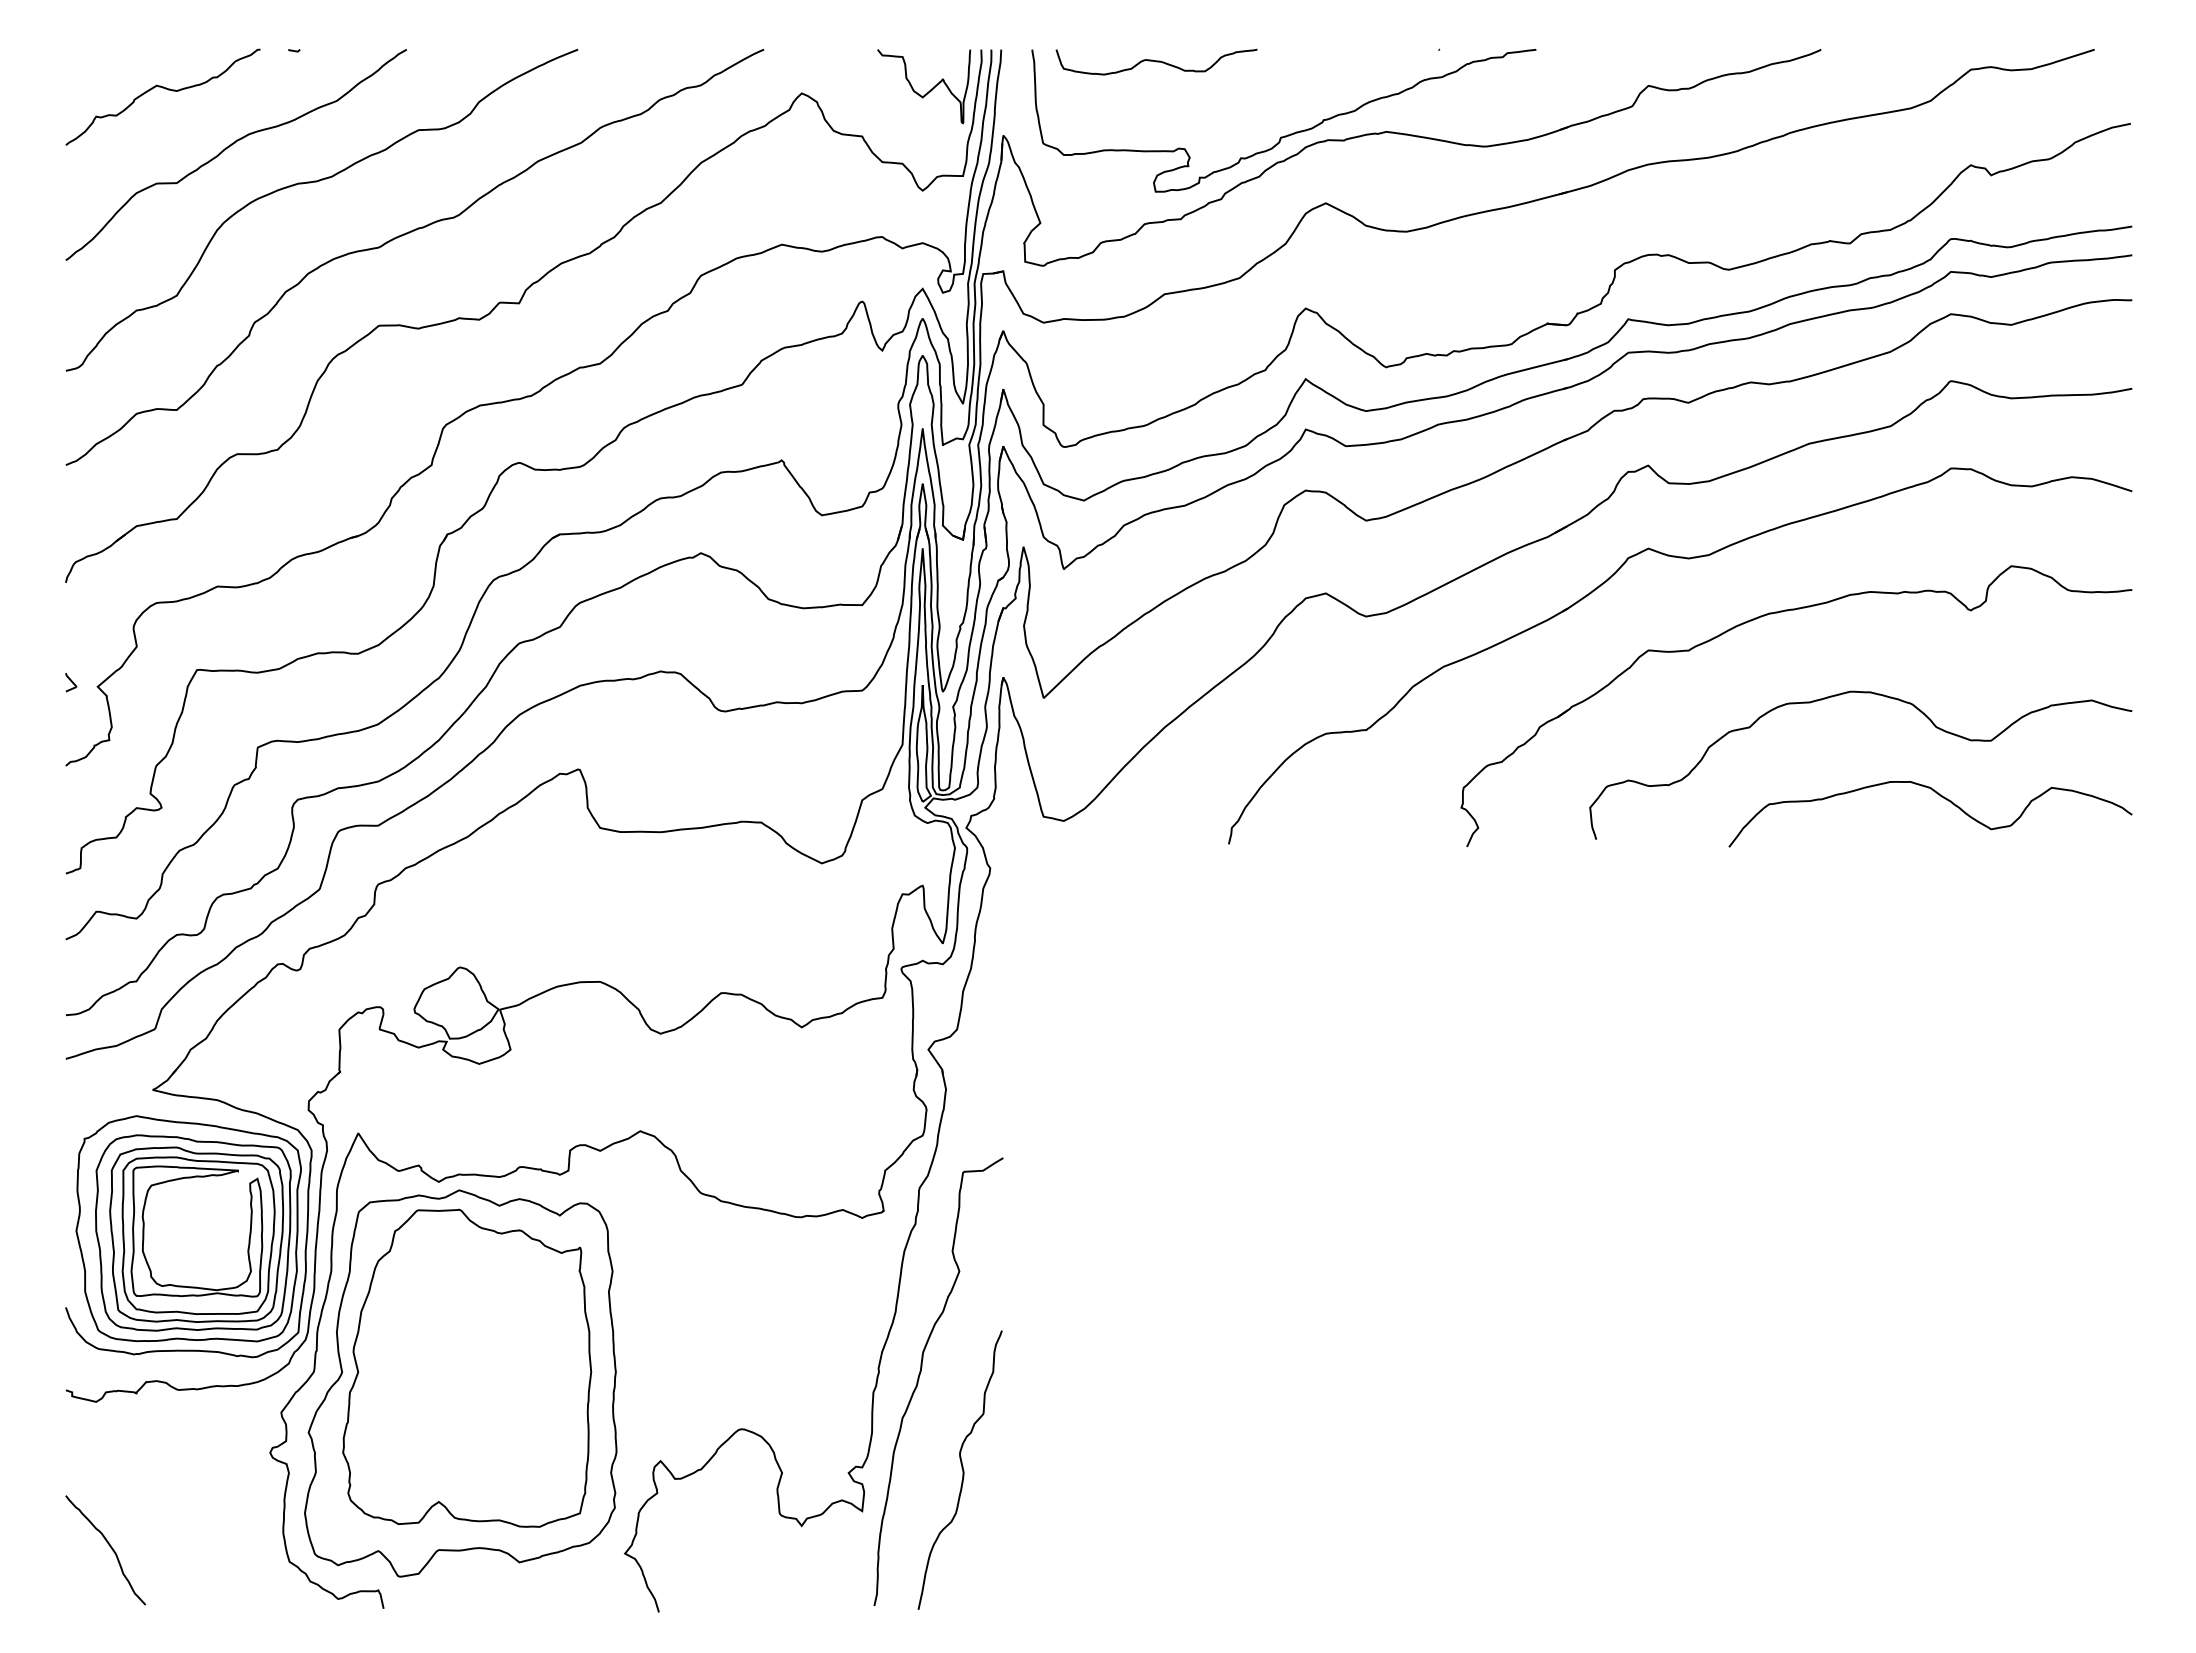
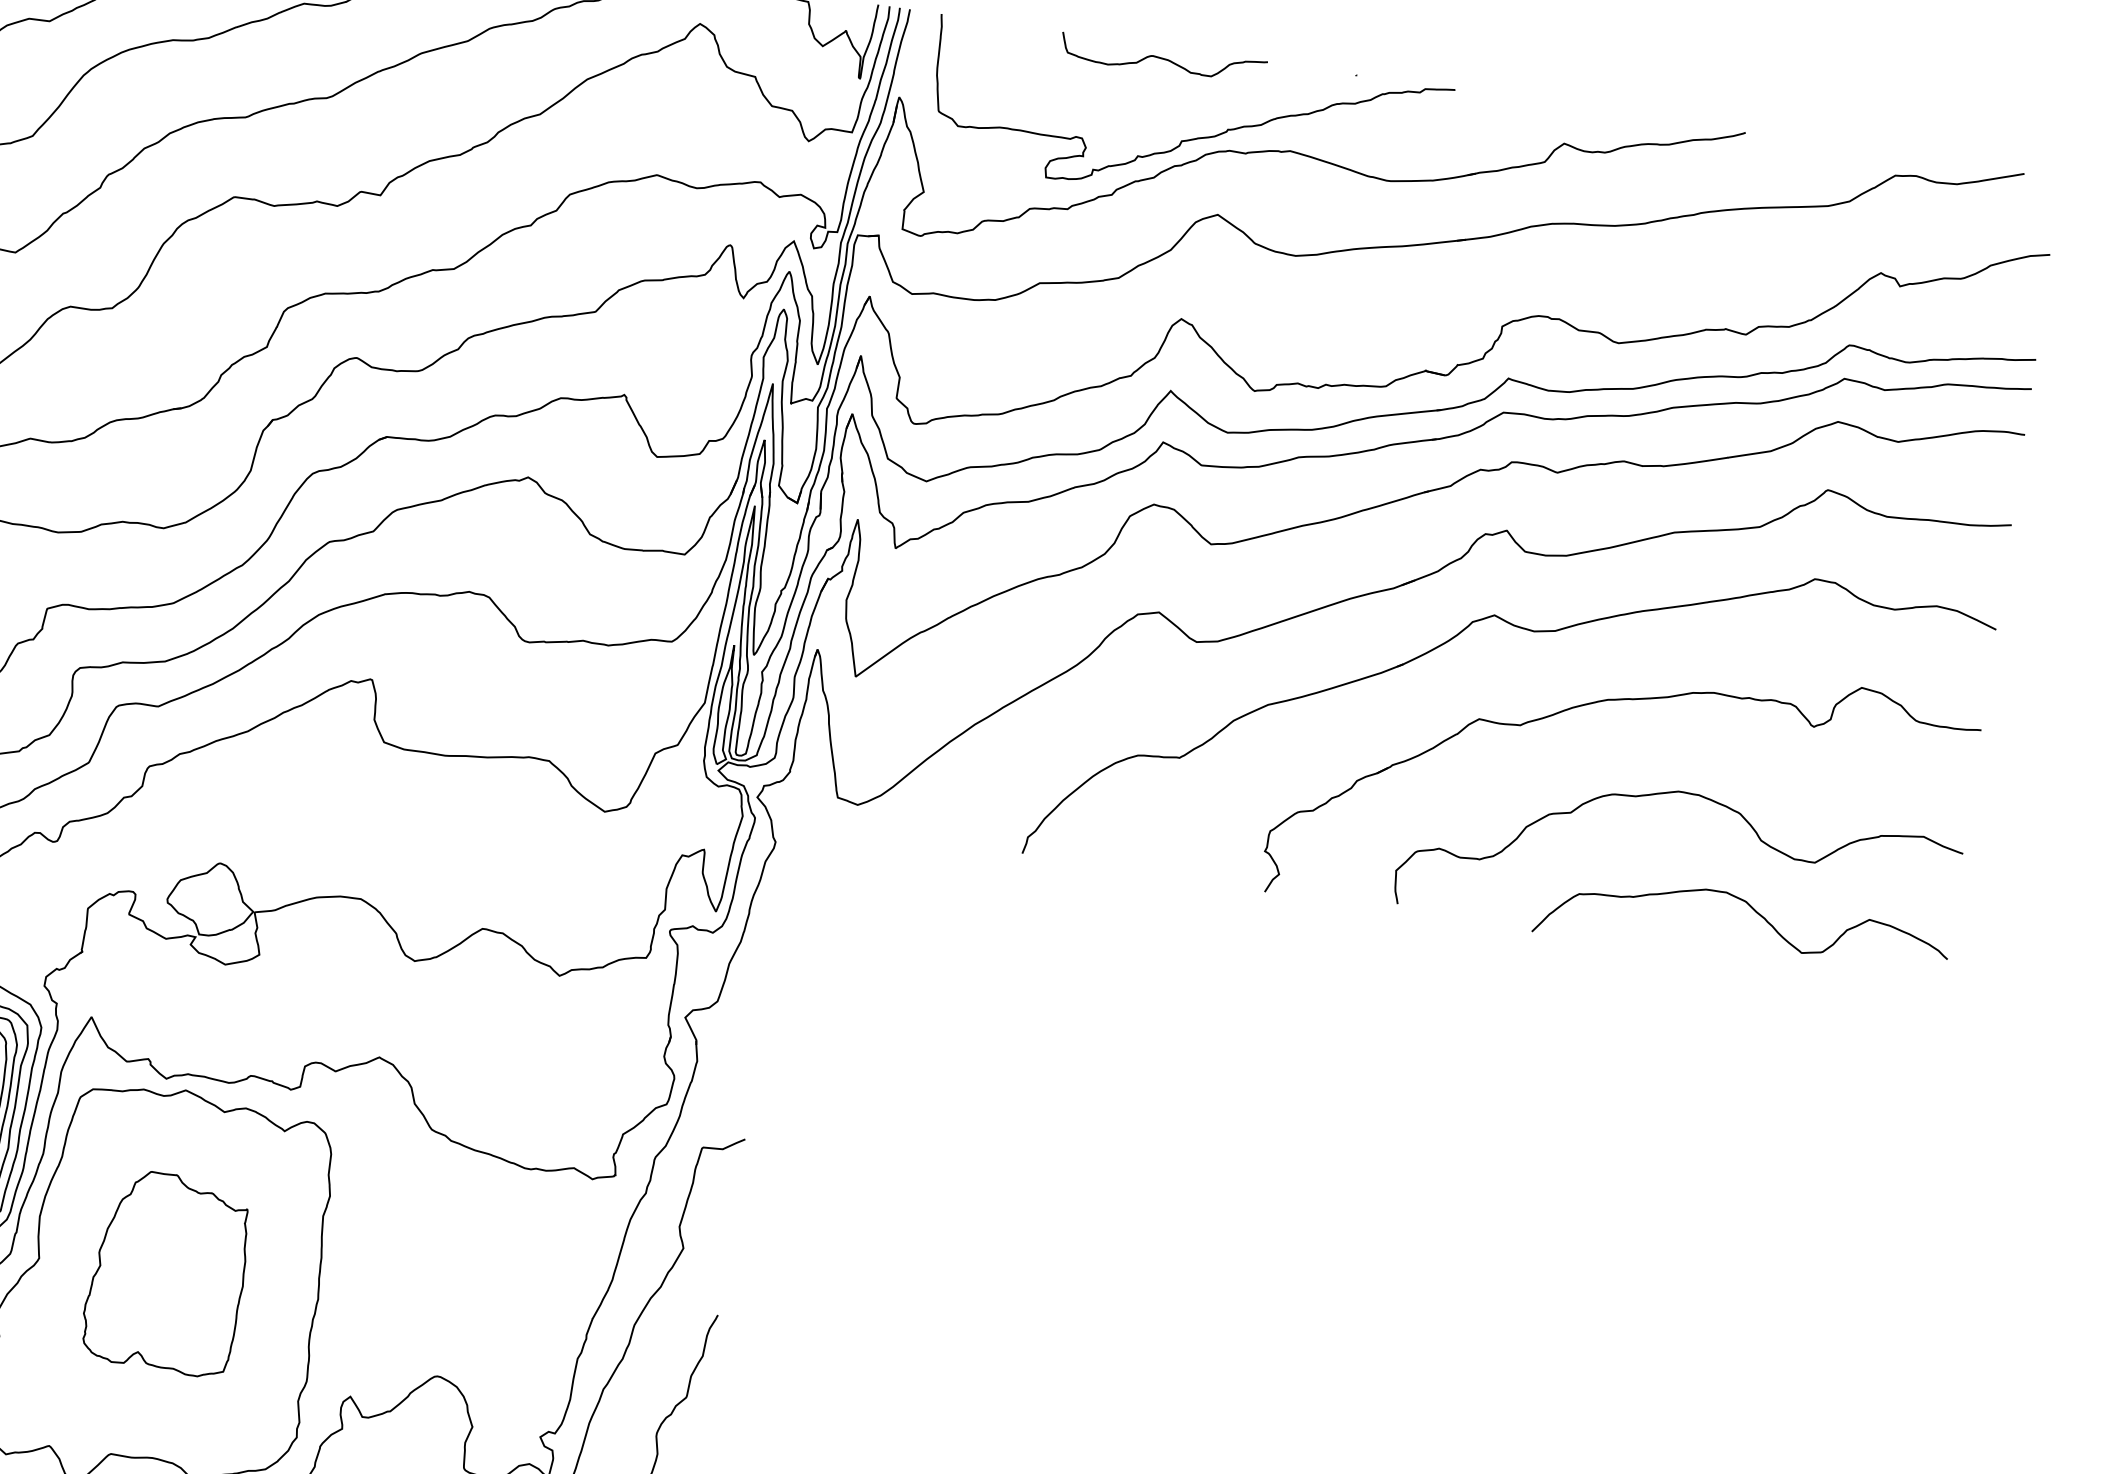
curve: (1156, 61) -> (1163, 59), moved
part: (467, 1367) -> (167, 1272), size x0.6

